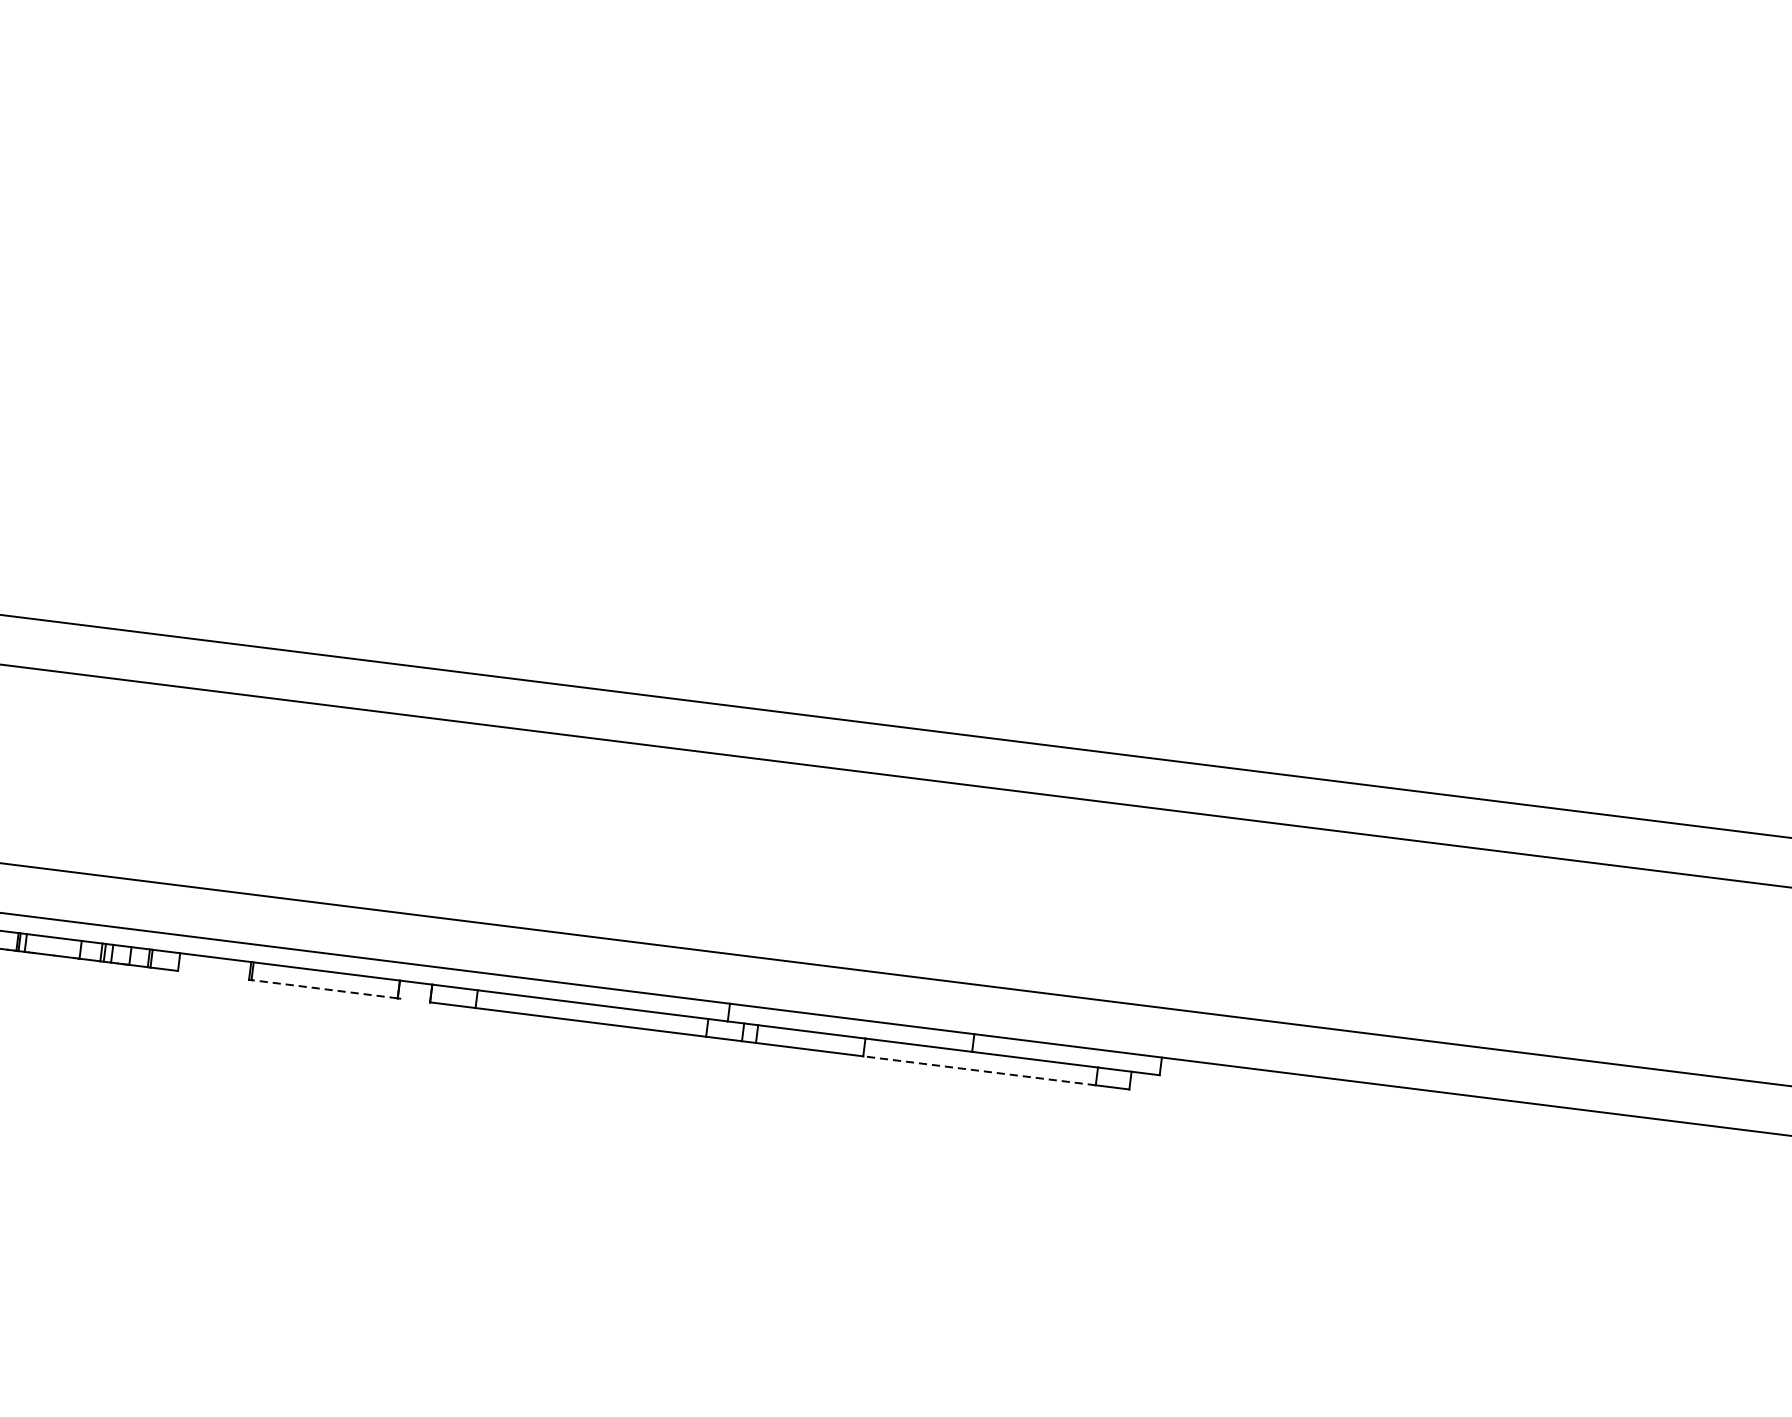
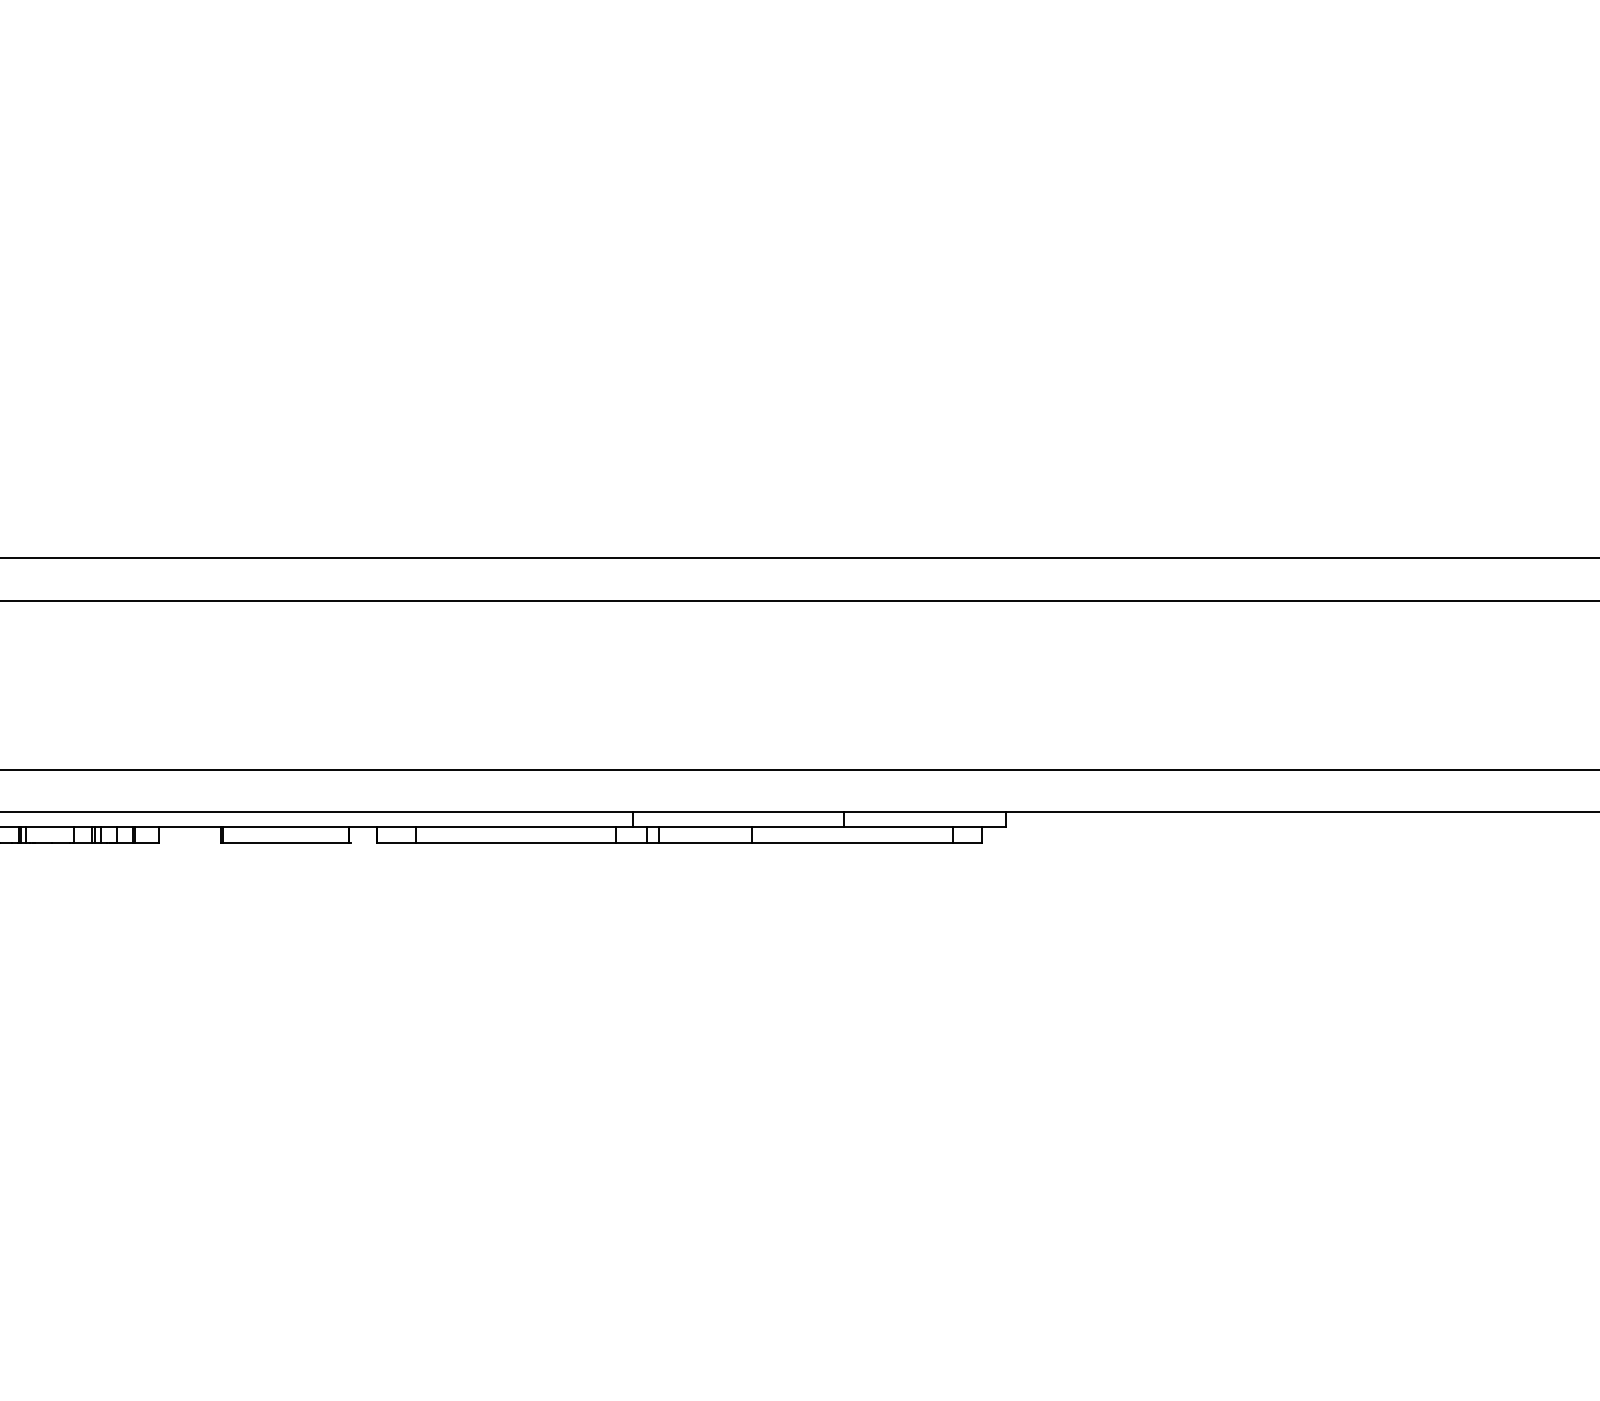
line: (324, 988) -> (285, 842), dashed -> solid
line: (979, 1070) -> (852, 842), dashed -> solid

